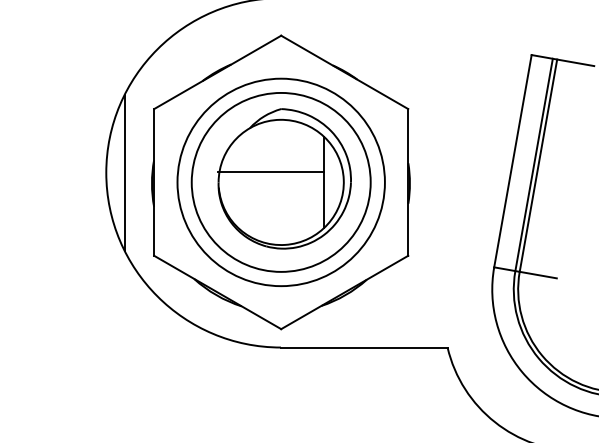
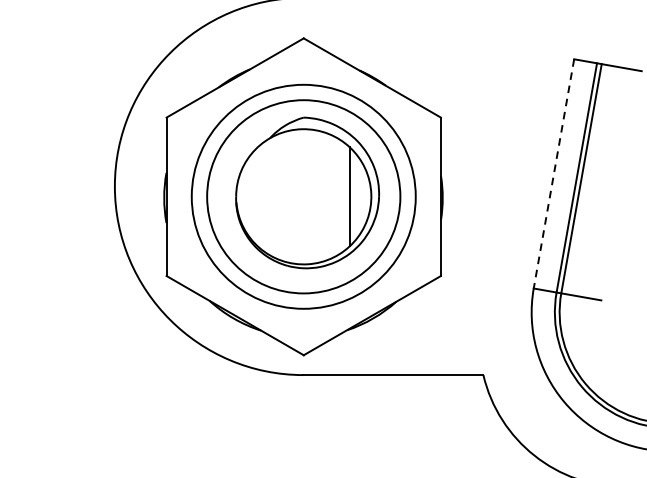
line: (512, 161) -> (553, 174), solid -> dashed
line: (270, 171) -> (292, 185), removed
line: (125, 172) -> (135, 186), removed

